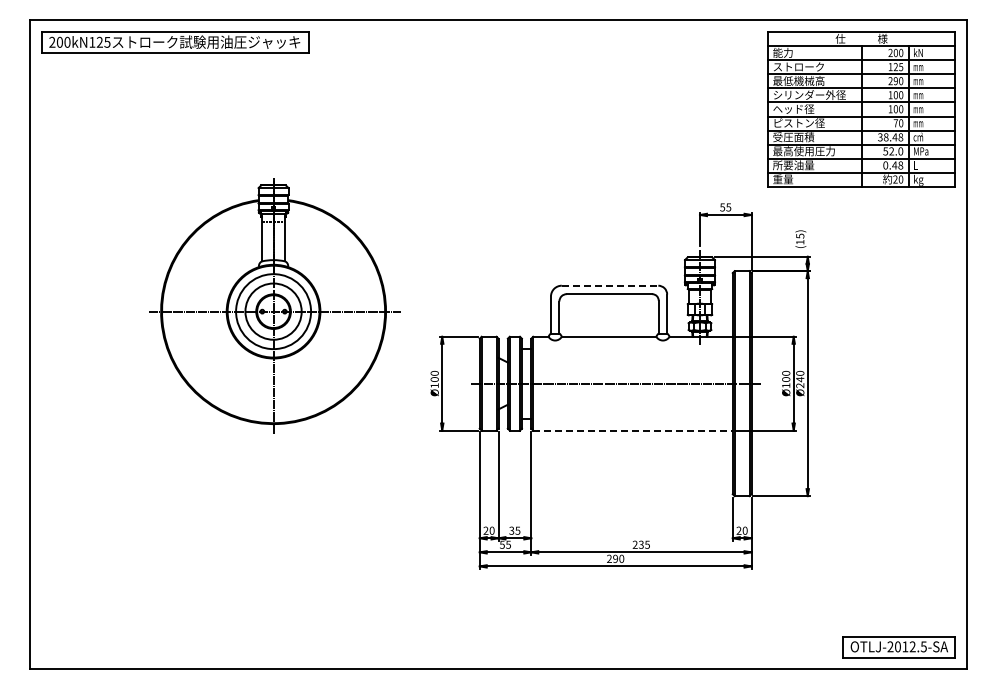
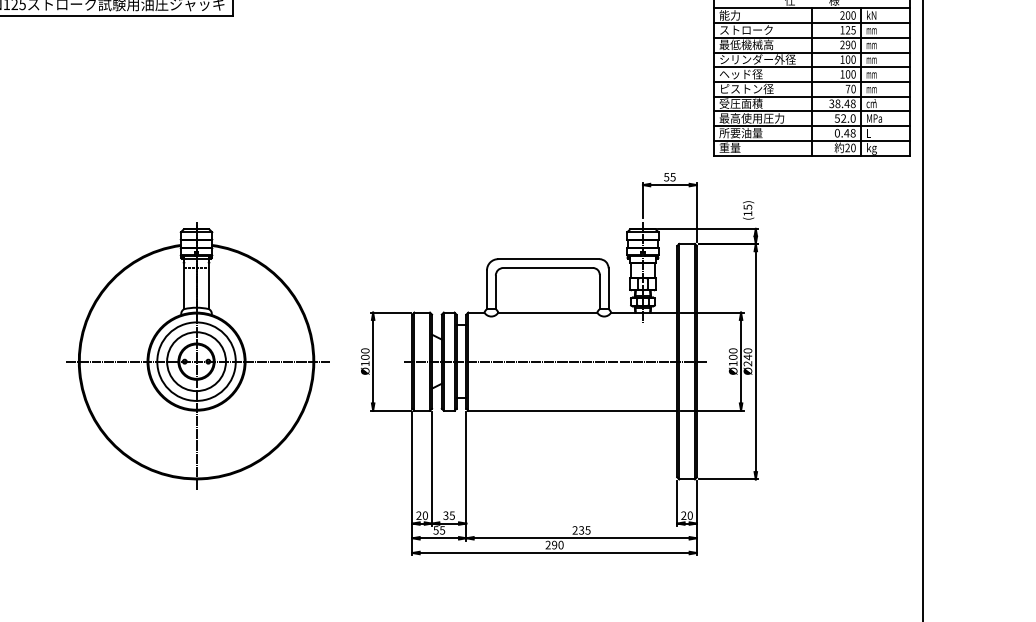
line: (610, 285) -> (549, 258), dashed -> solid
part: (274, 305) -> (197, 355), moved
line: (632, 430) -> (572, 410), dashed -> solid

